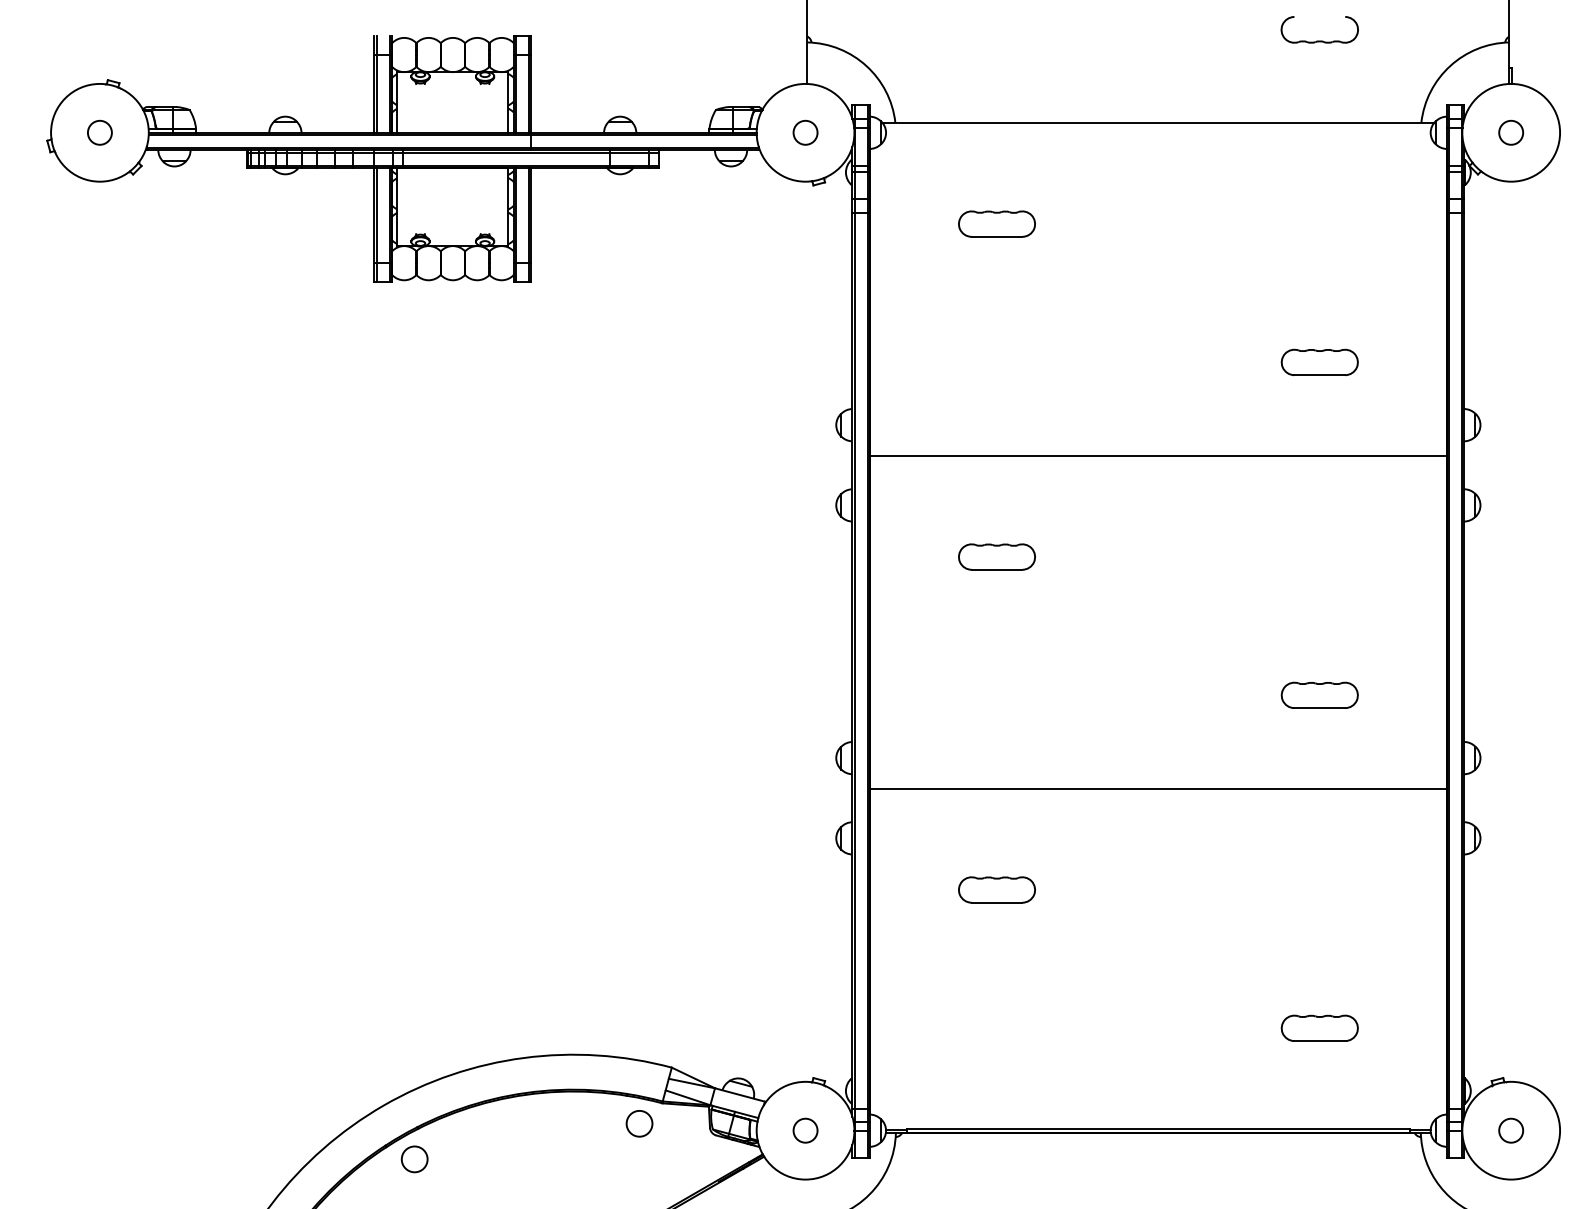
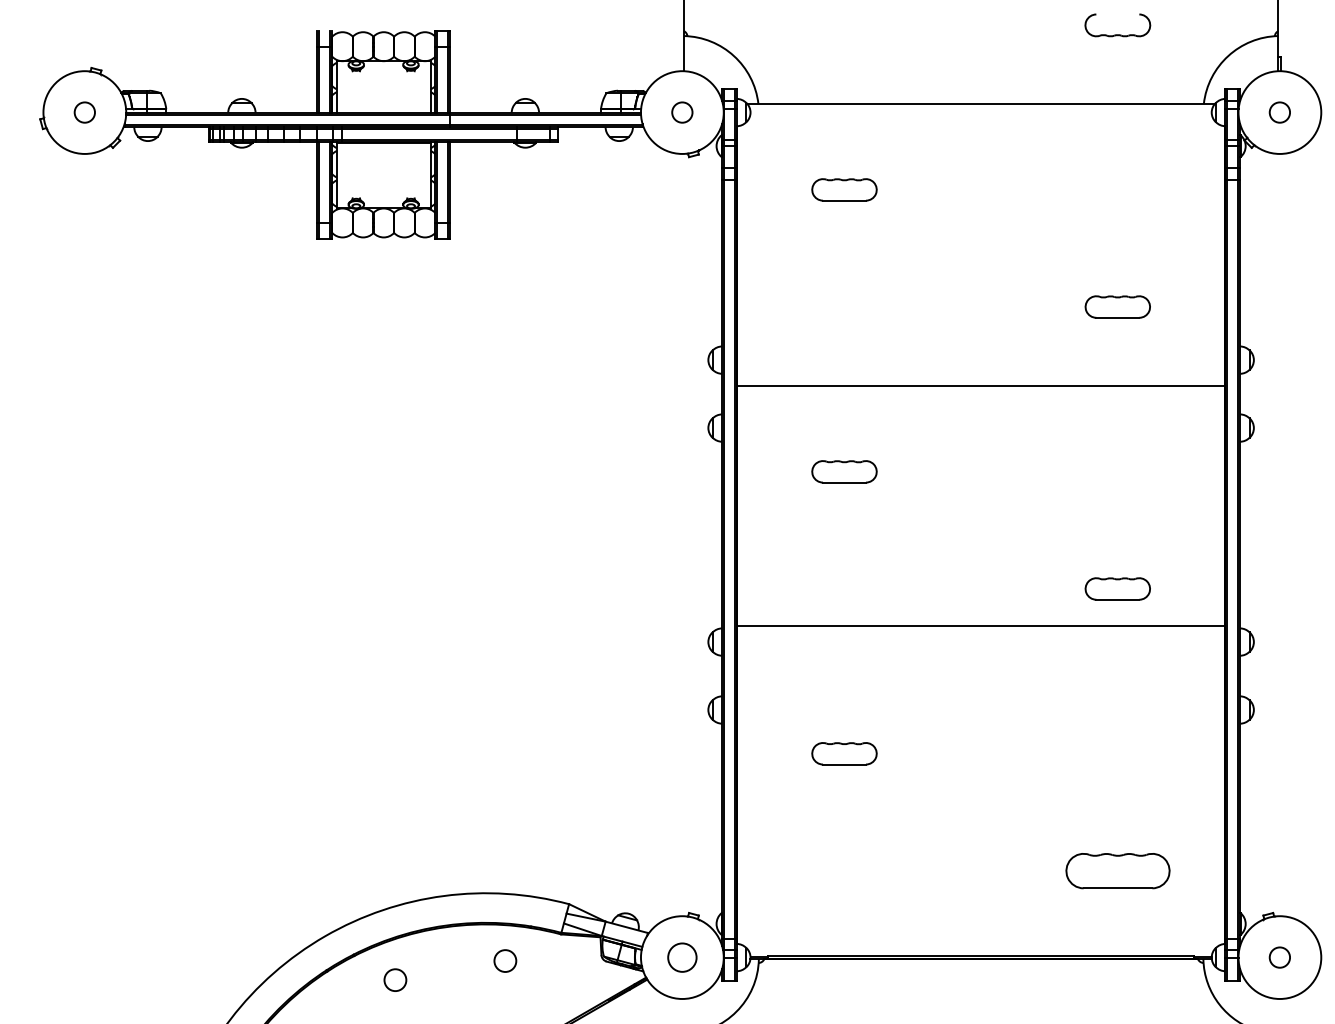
line: (1158, 788) -> (981, 625), moved
part: (1319, 1027) -> (1117, 870), size x1.6
circle: (639, 1123) -> (505, 960), moved
circle: (805, 1130) -> (682, 957), size x1.4
circle: (414, 1159) -> (395, 980), moved

